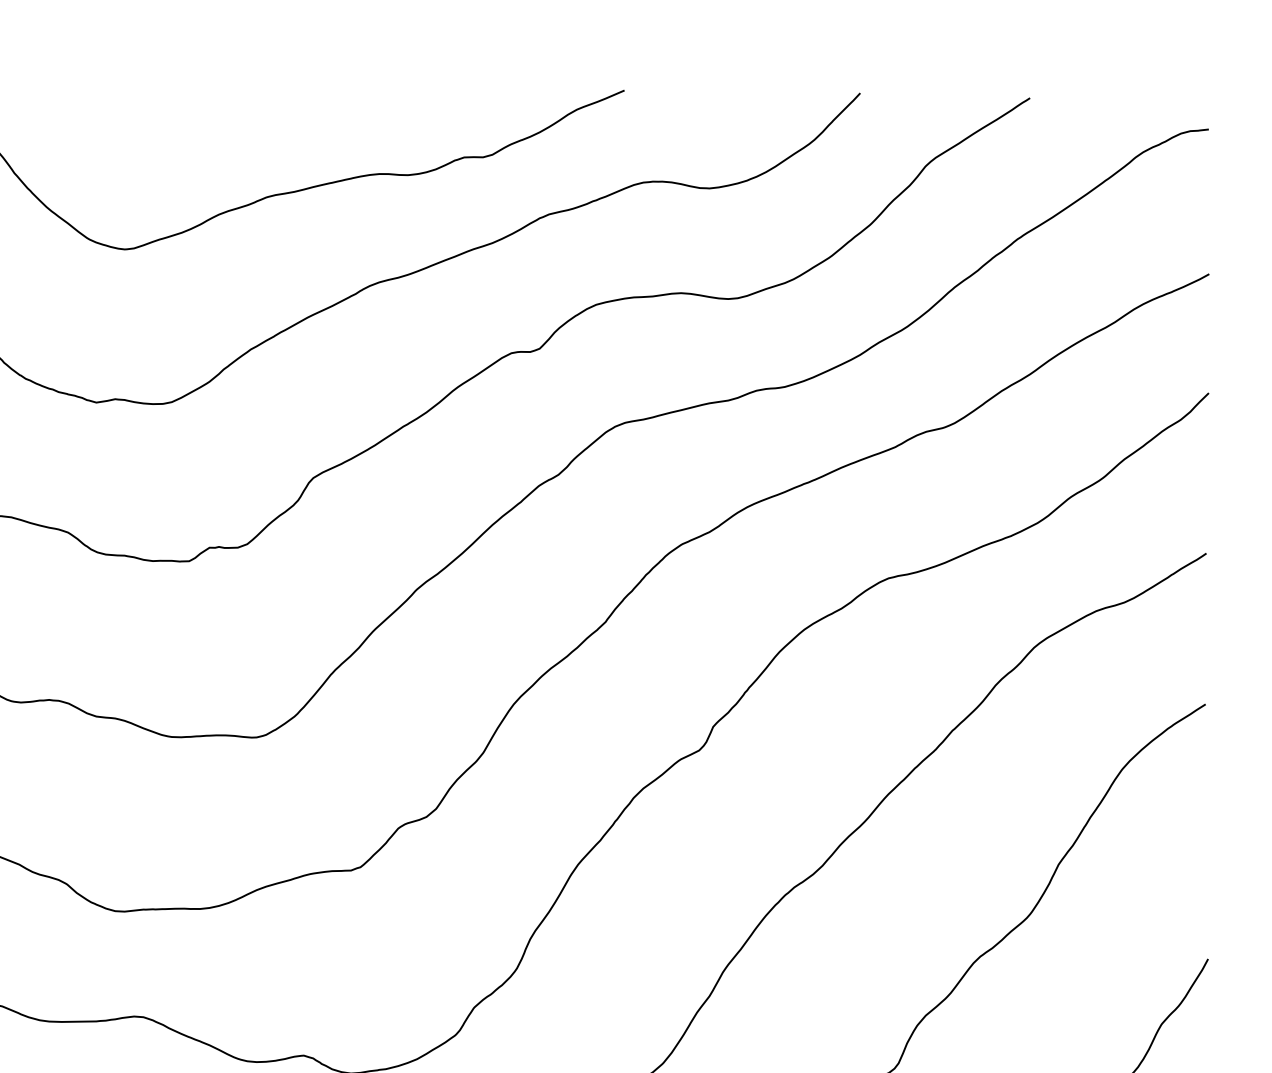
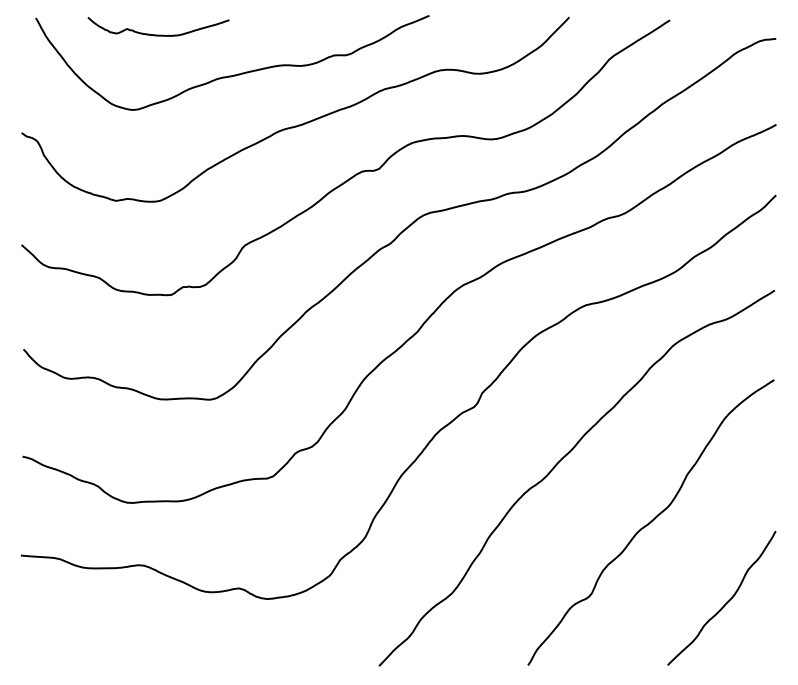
curve: (167, 122) -> (158, 34), added

